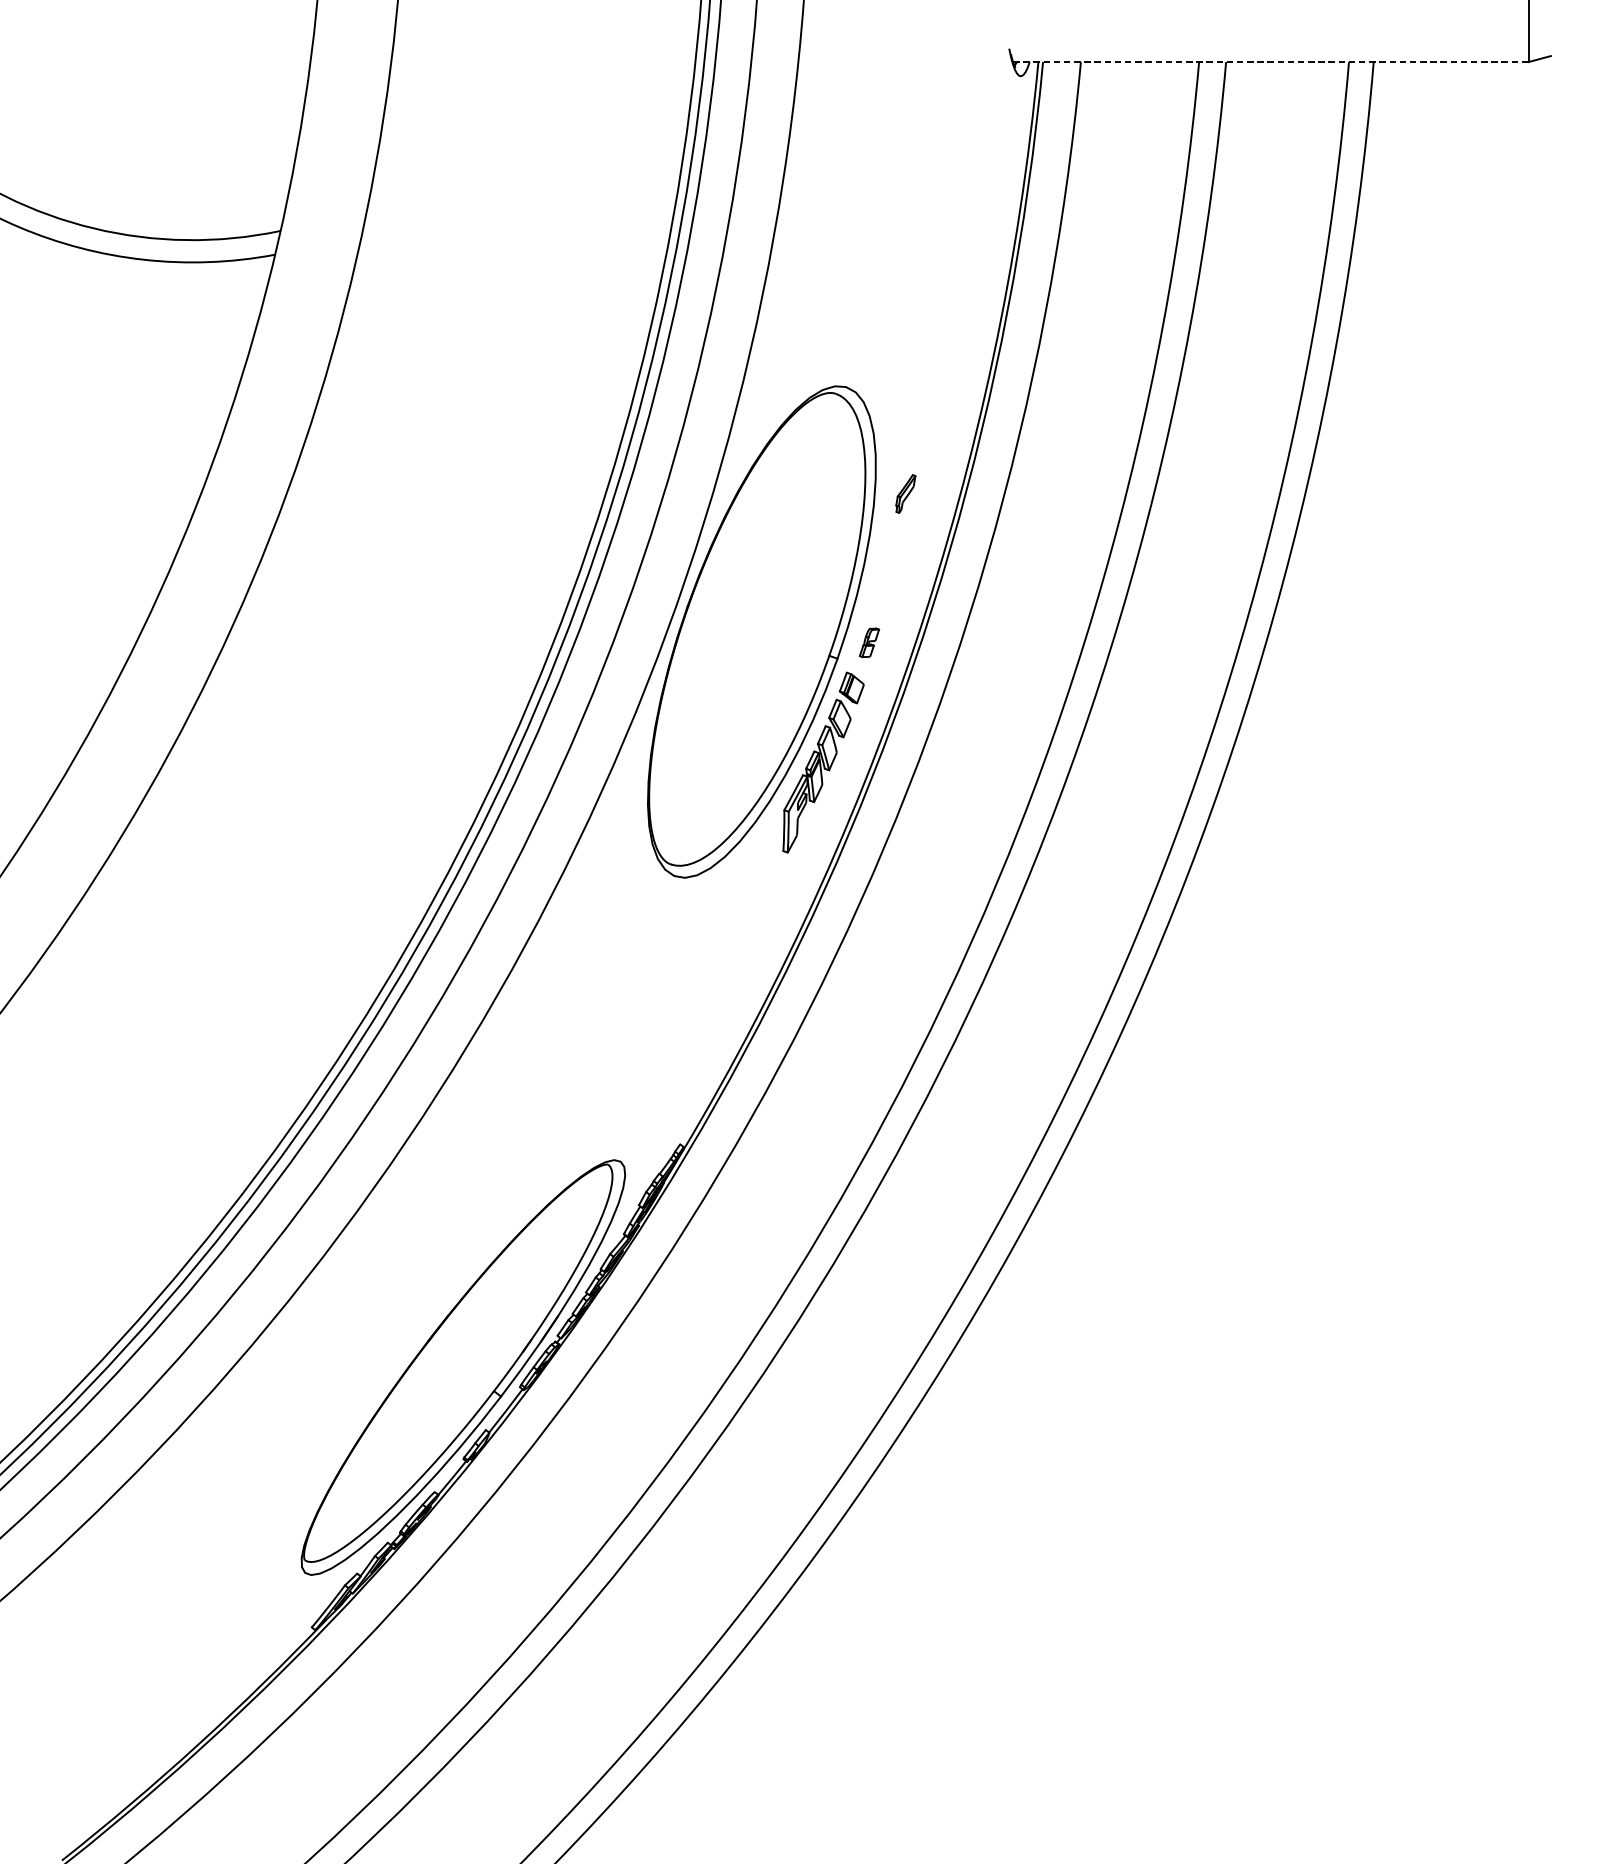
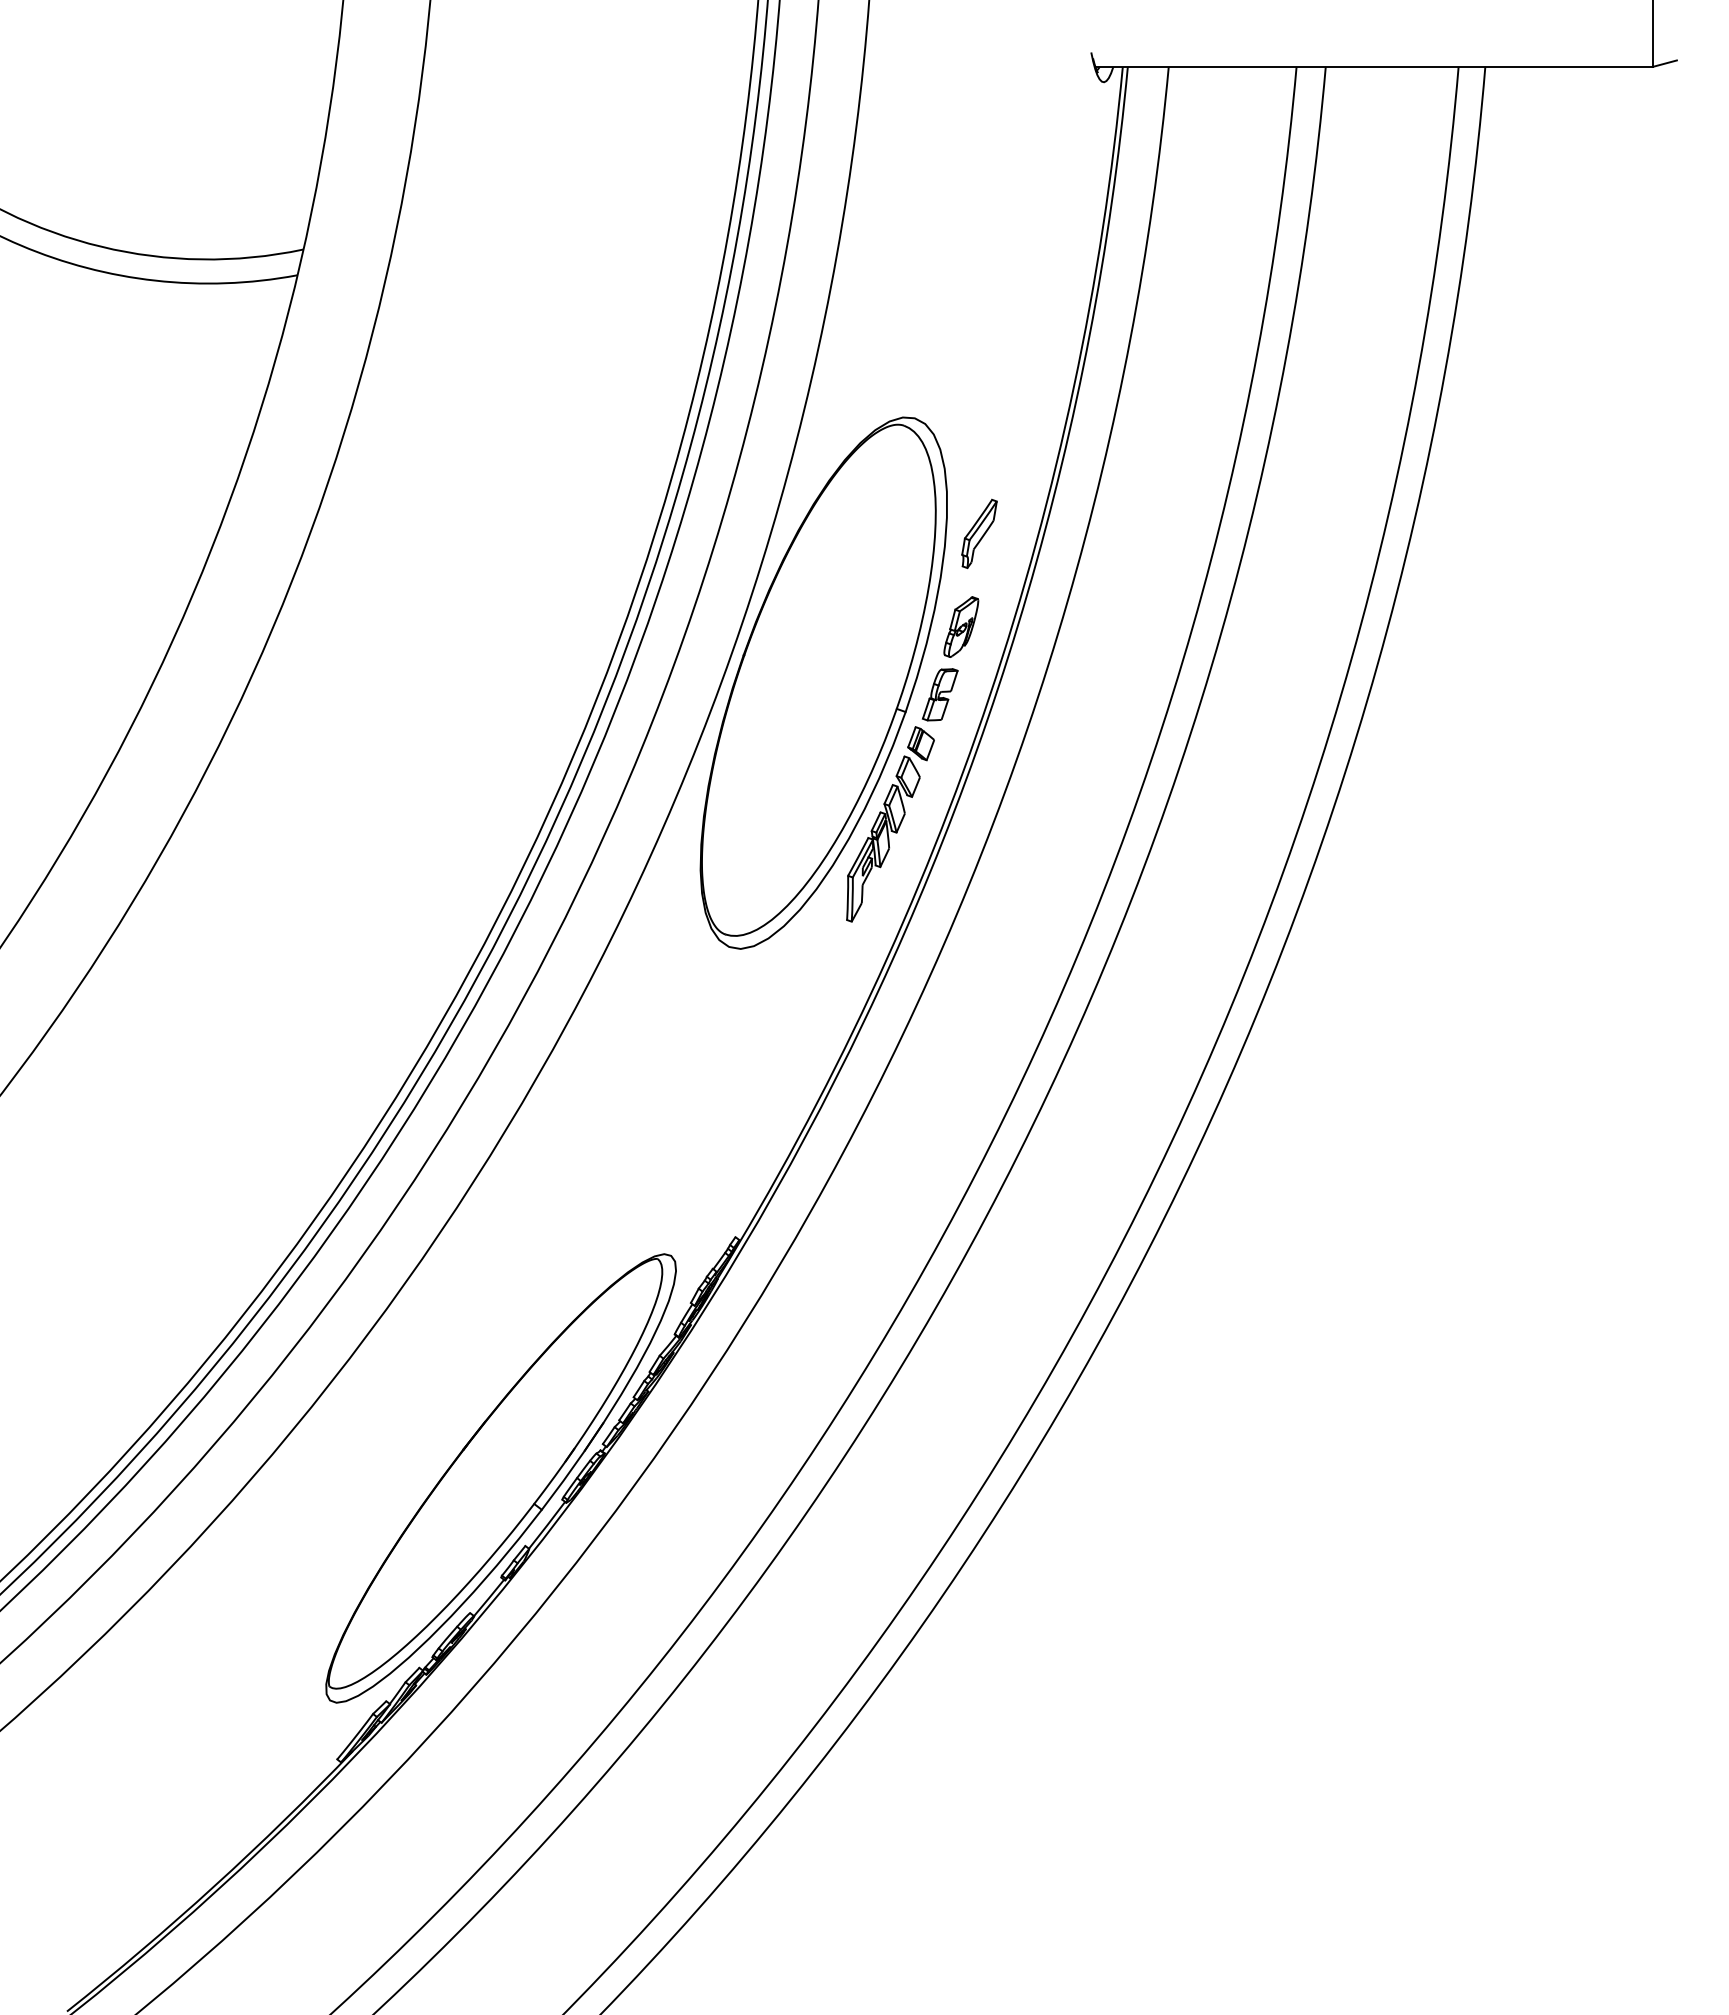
line: (1271, 61) -> (1374, 66), dashed -> solid
part: (905, 493) -> (979, 533), size x1.67
part: (889, 579) -> (961, 626), added
part: (868, 642) -> (939, 694), size x1.67

